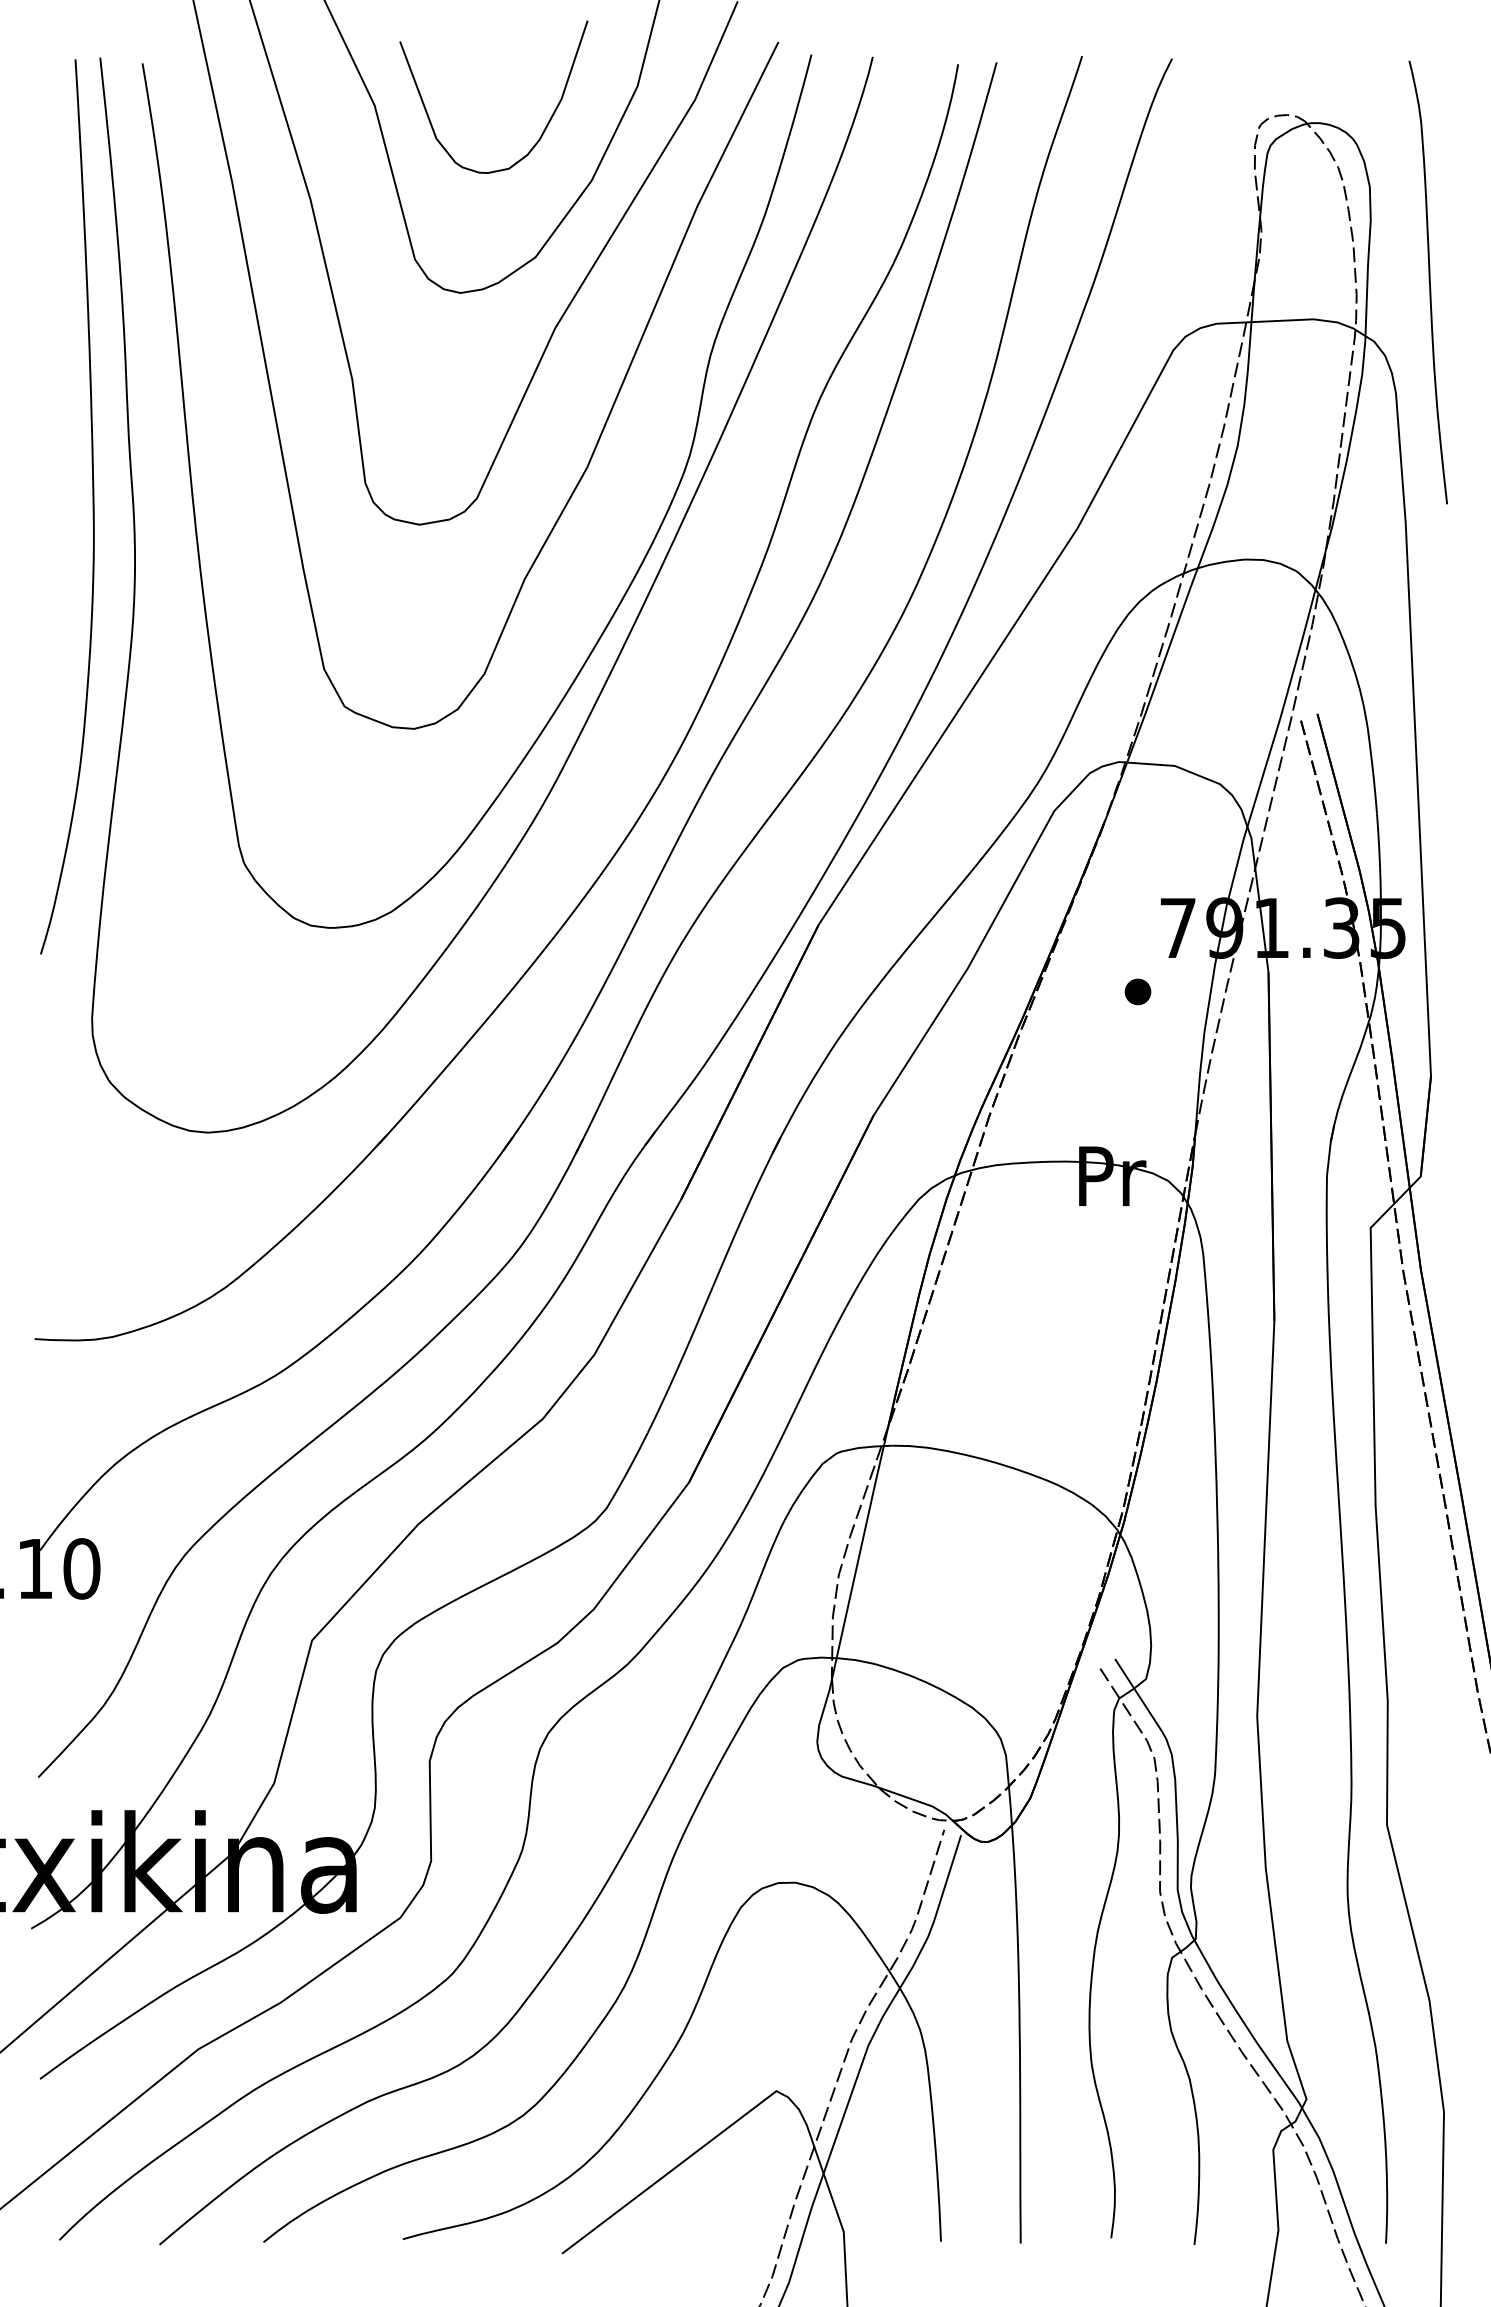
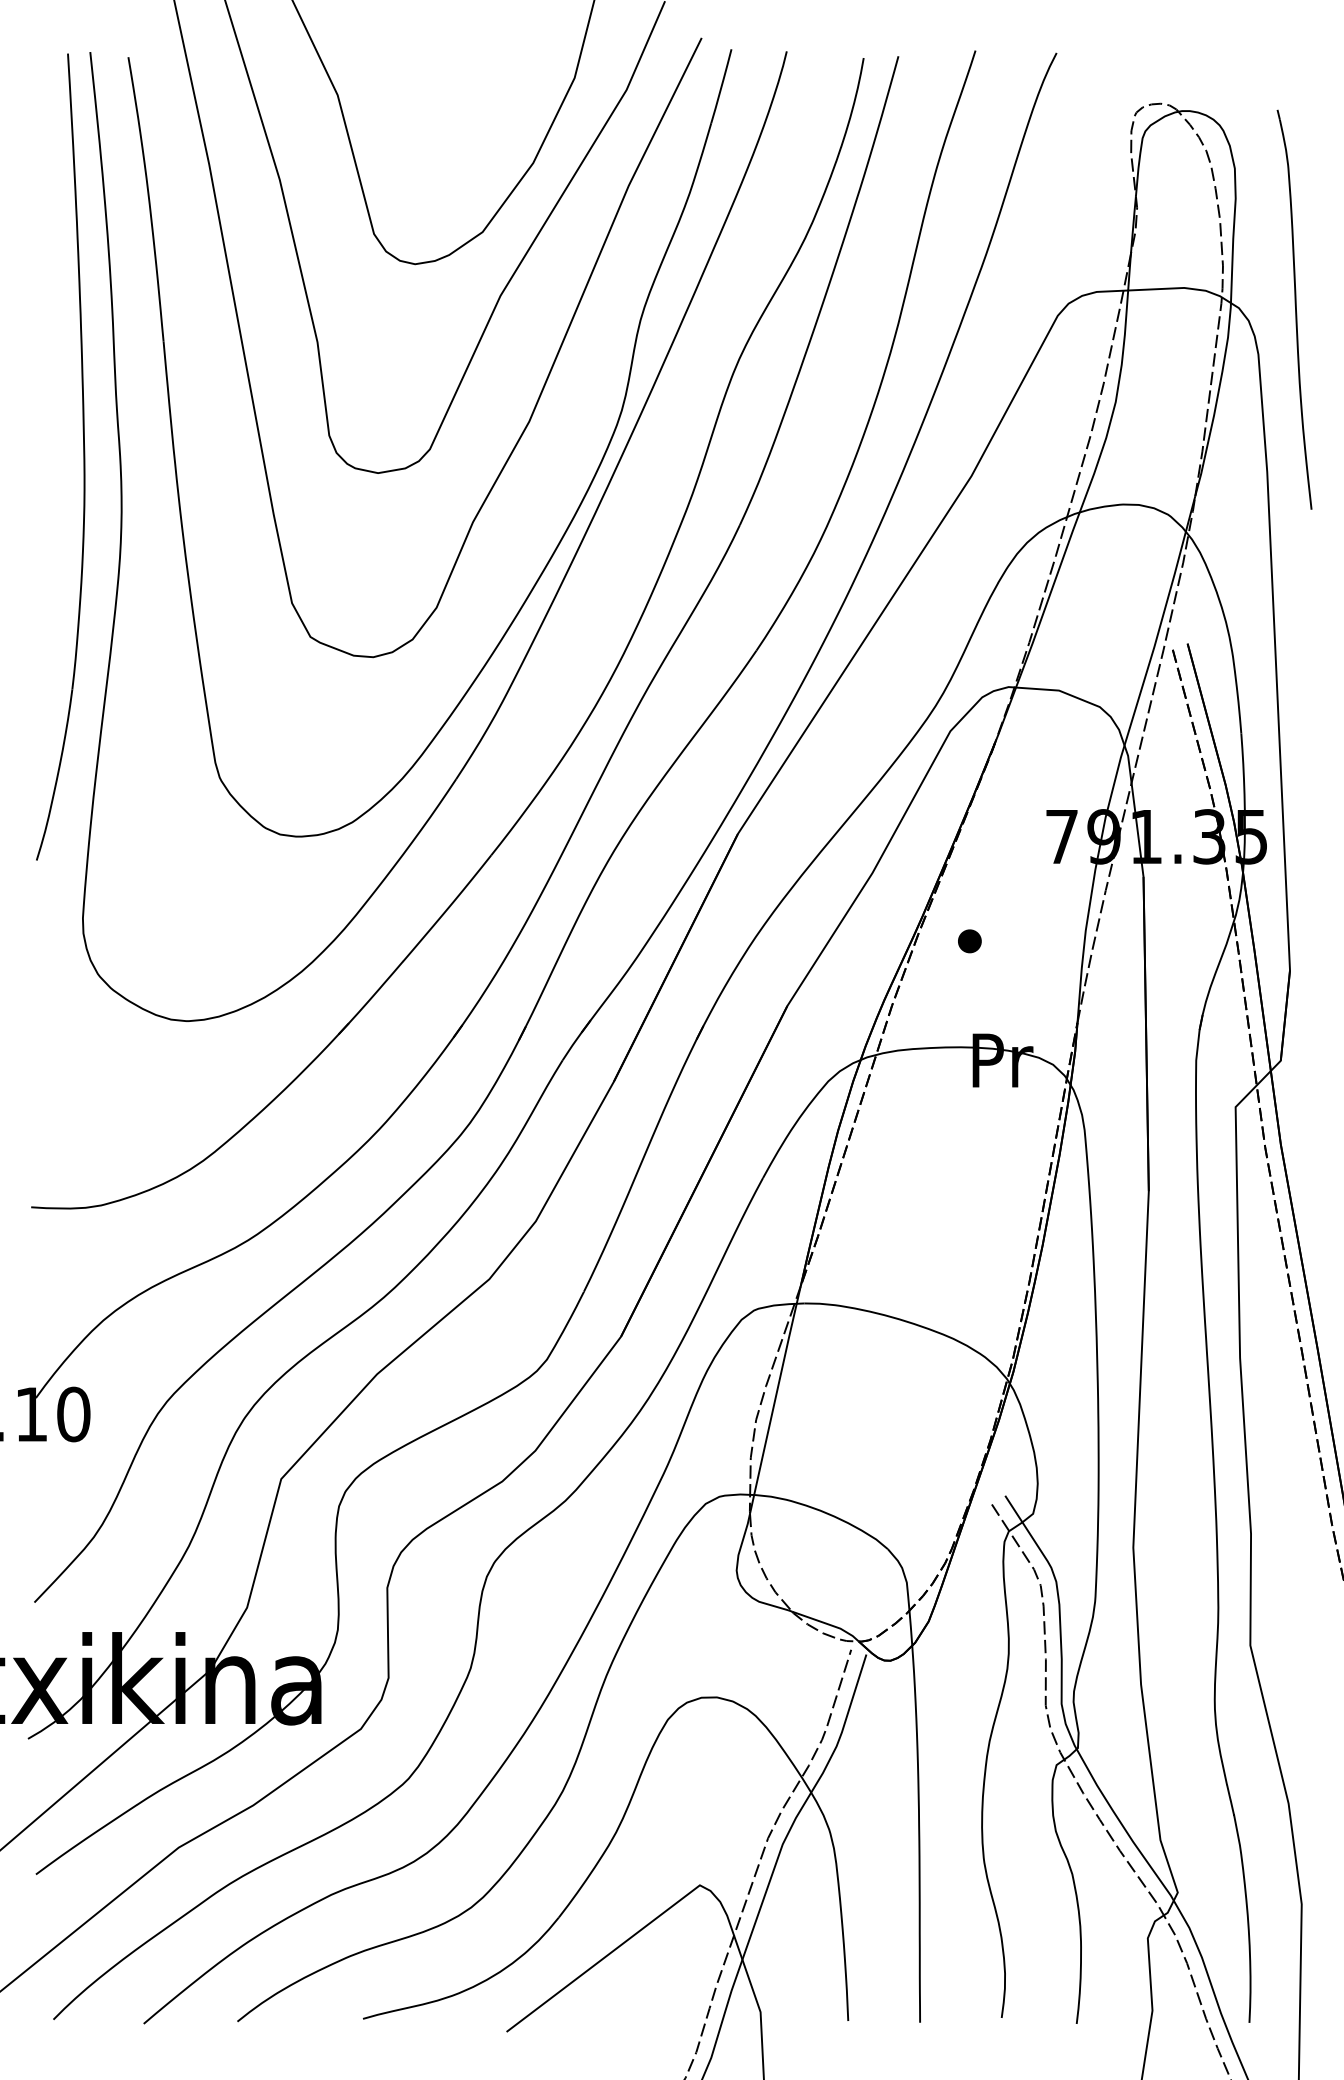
curve: (547, 122) -> (493, 110), removed
part: (1428, 282) -> (1294, 309), moved
part: (1137, 992) -> (969, 941), moved

